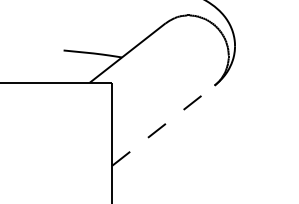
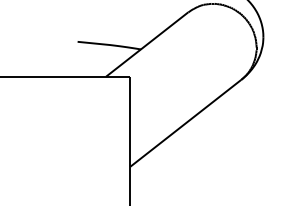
line: (163, 125) -> (185, 123), dashed -> solid

